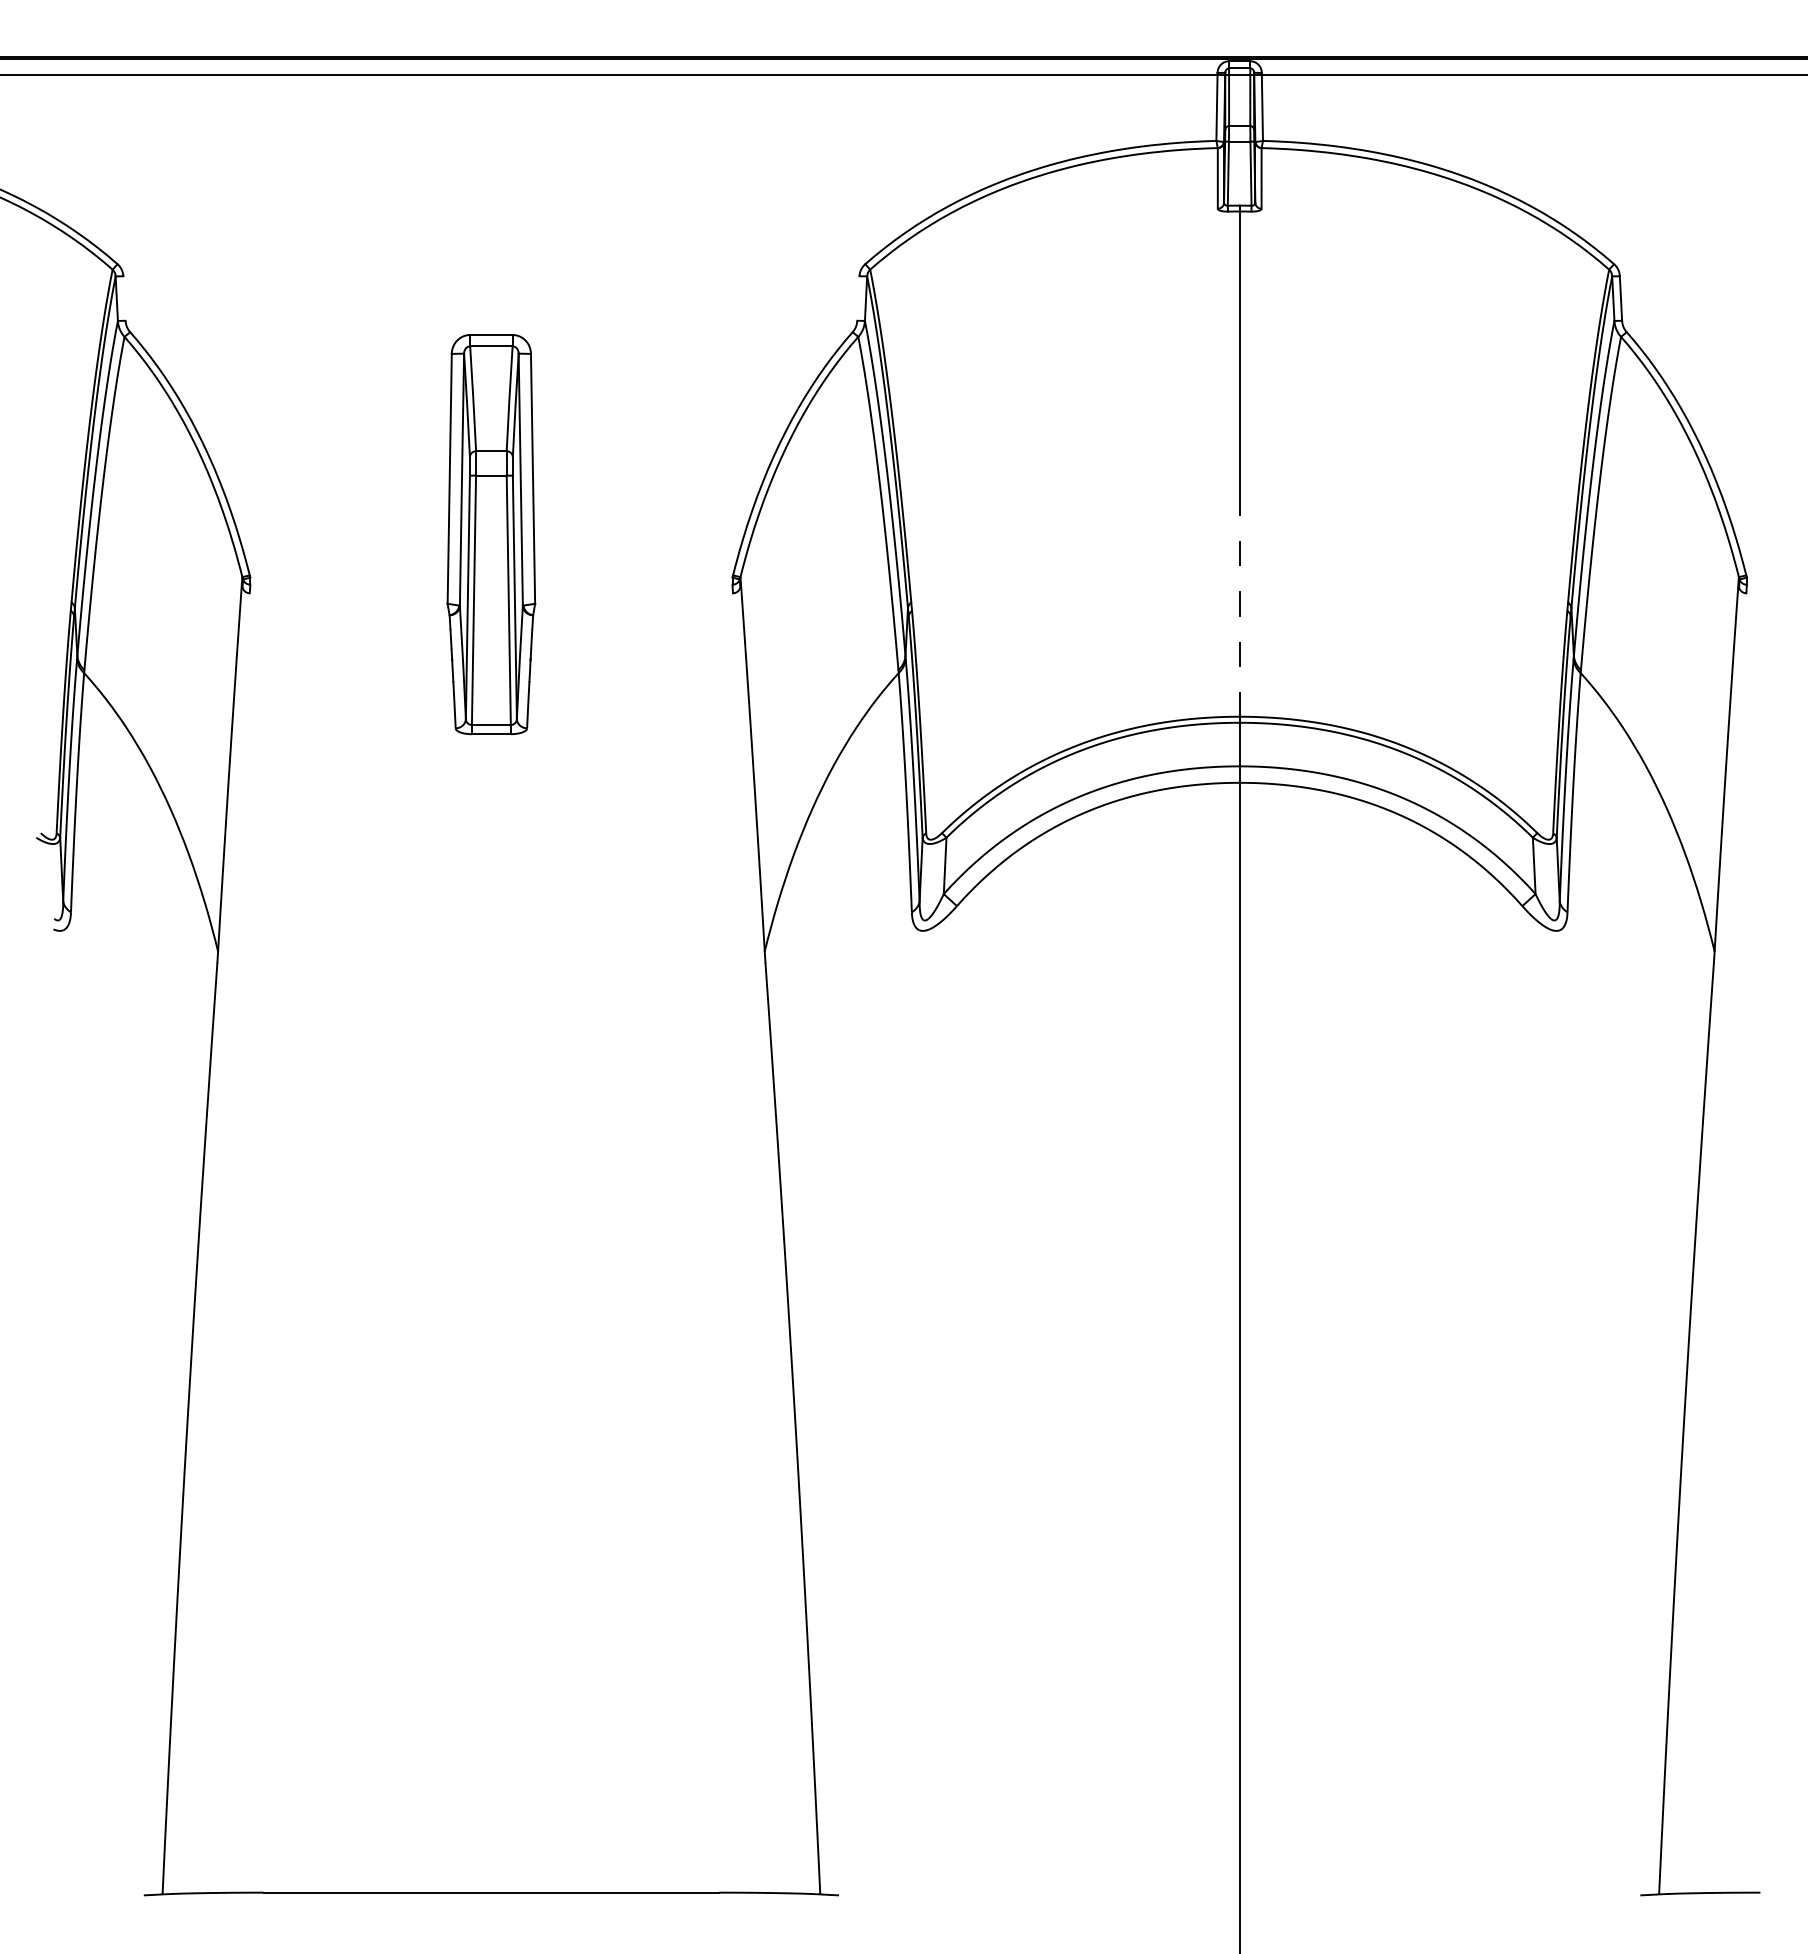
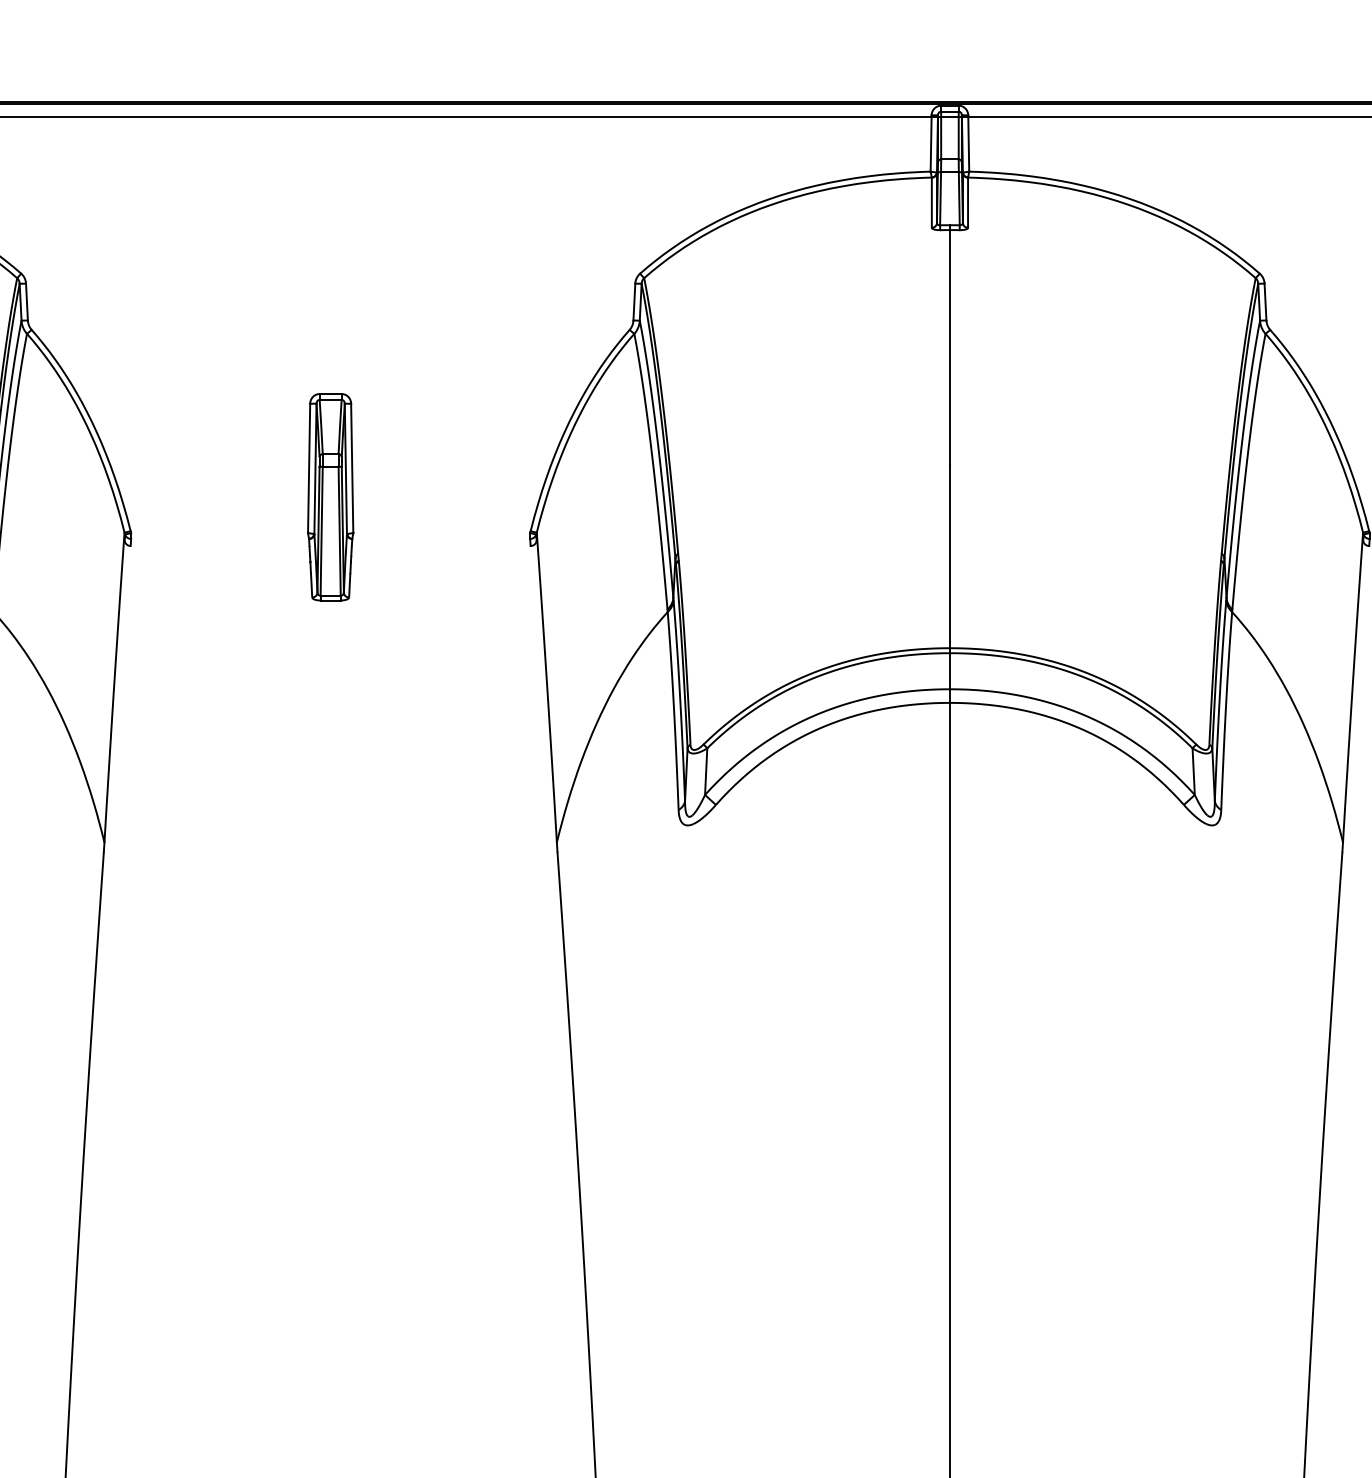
line: (124, 298) -> (27, 302), added
line: (858, 298) -> (634, 302), added
part: (491, 533) -> (330, 496), size x0.62
line: (1239, 606) -> (949, 556), dashed -> solid

